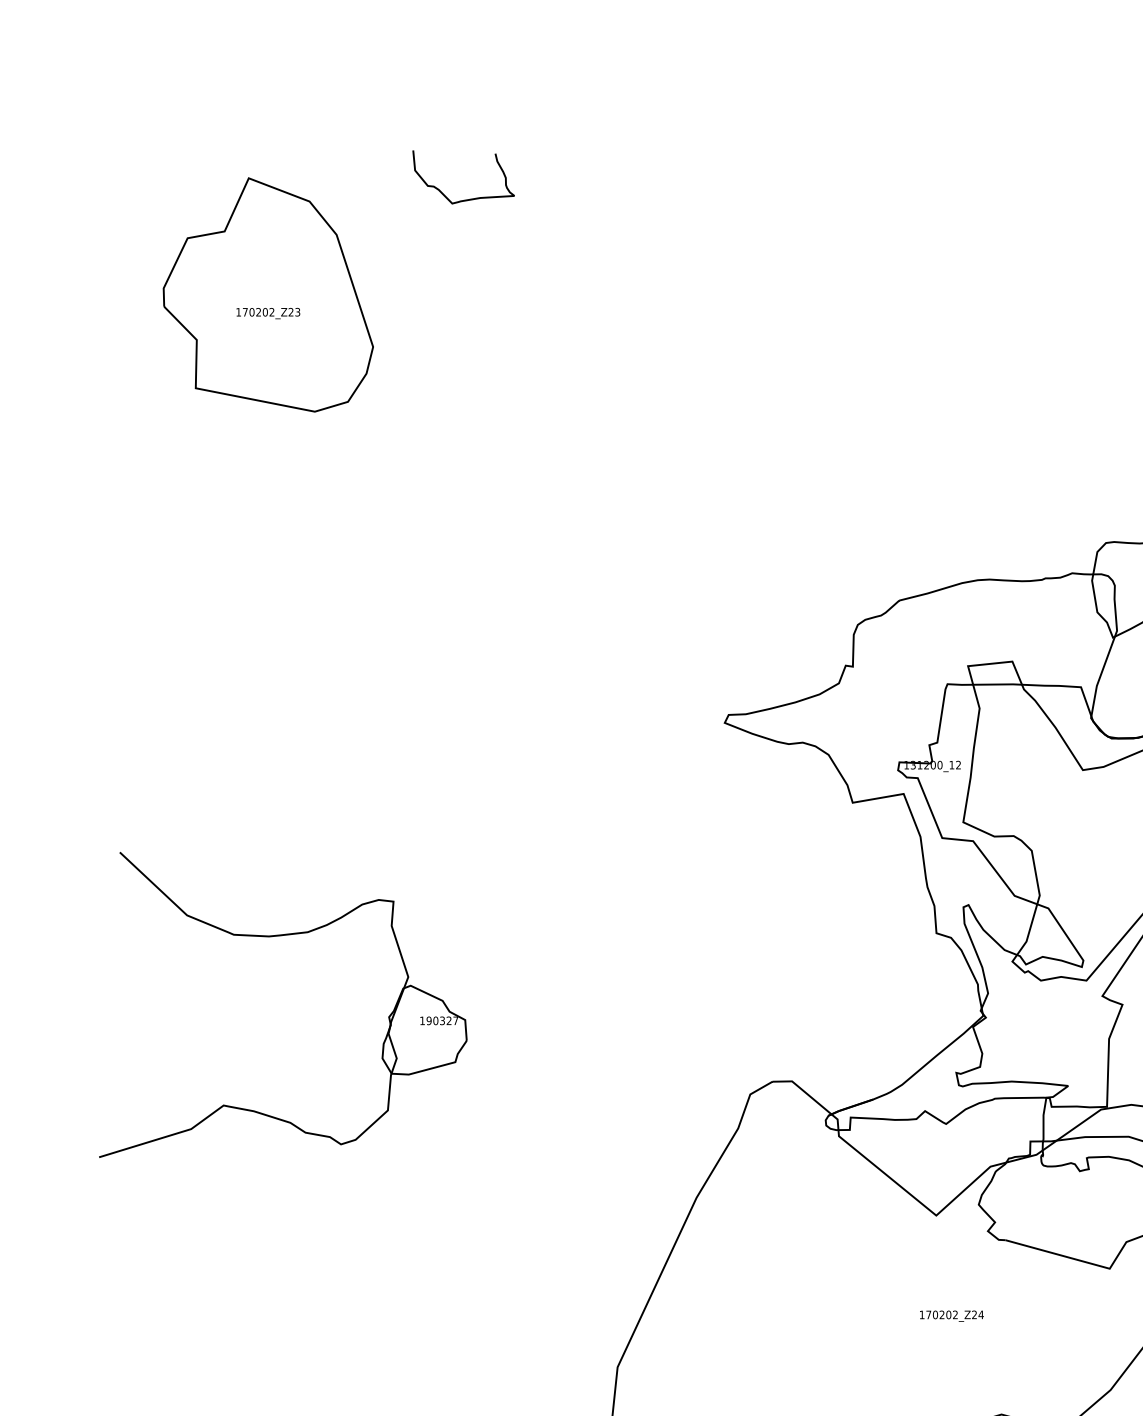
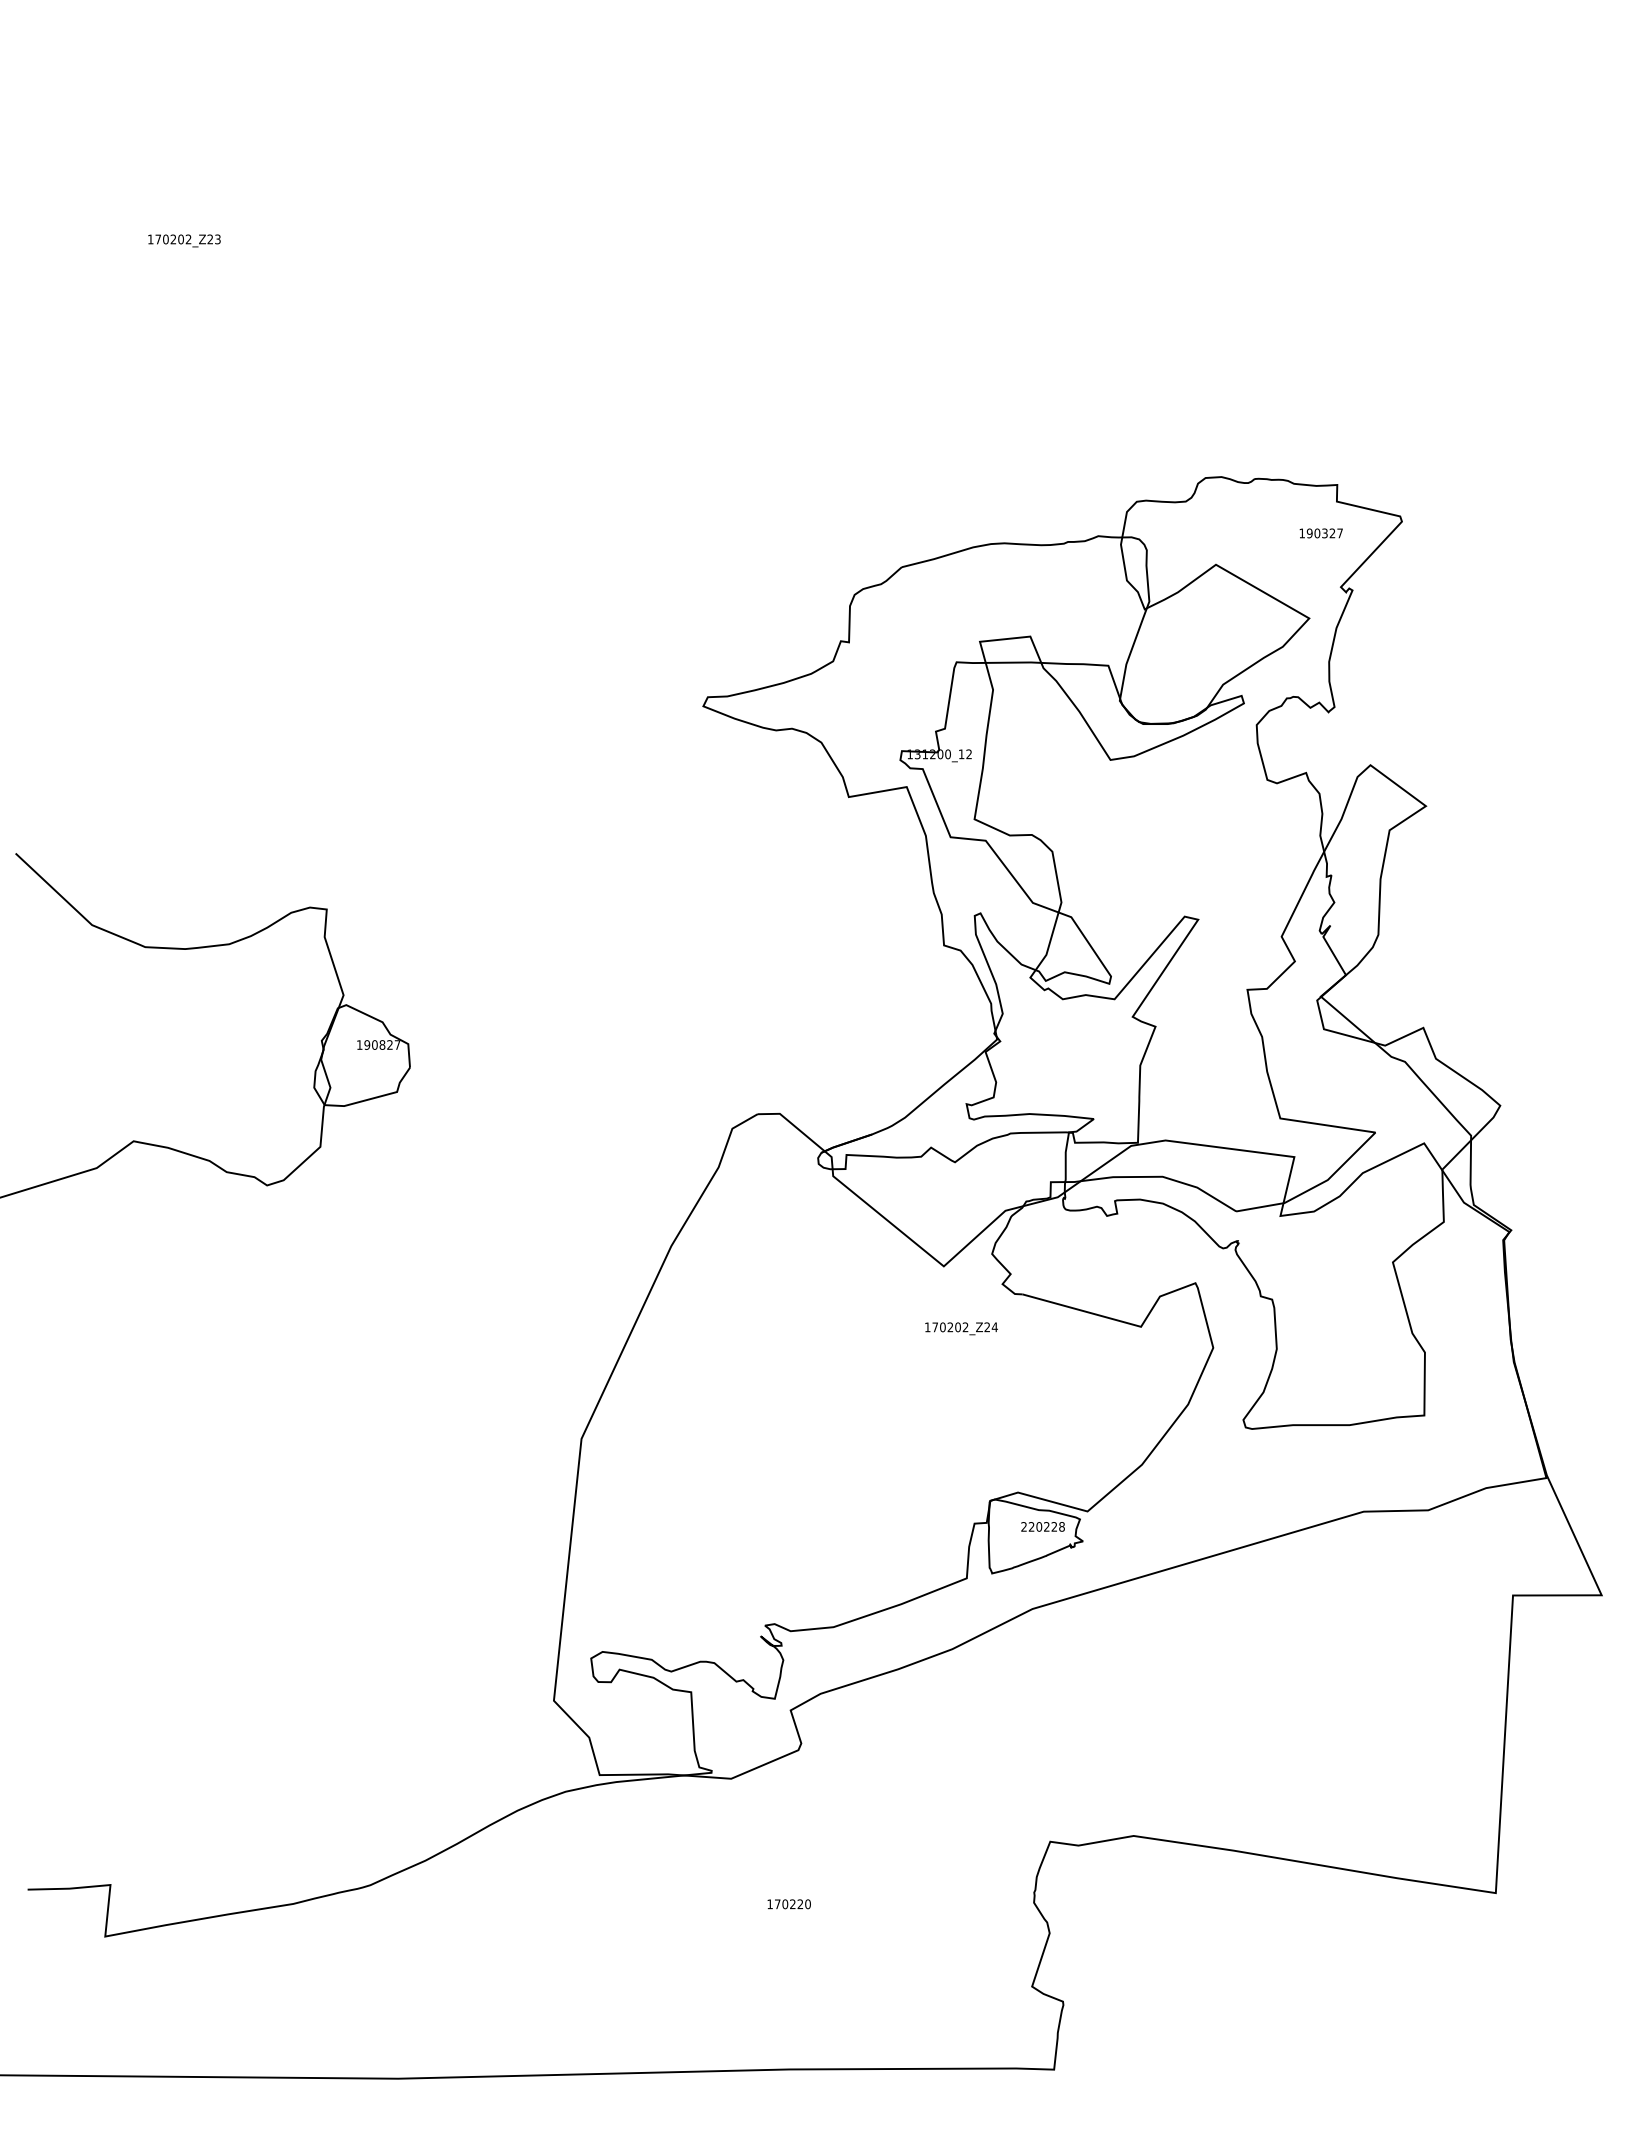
curve: (468, 198) -> (412, 110), removed
part: (268, 294) -> (184, 219), removed
text: (442, 1020) -> (382, 1044), 190327 -> 190827
text: (951, 1315) -> (961, 1328), moved

